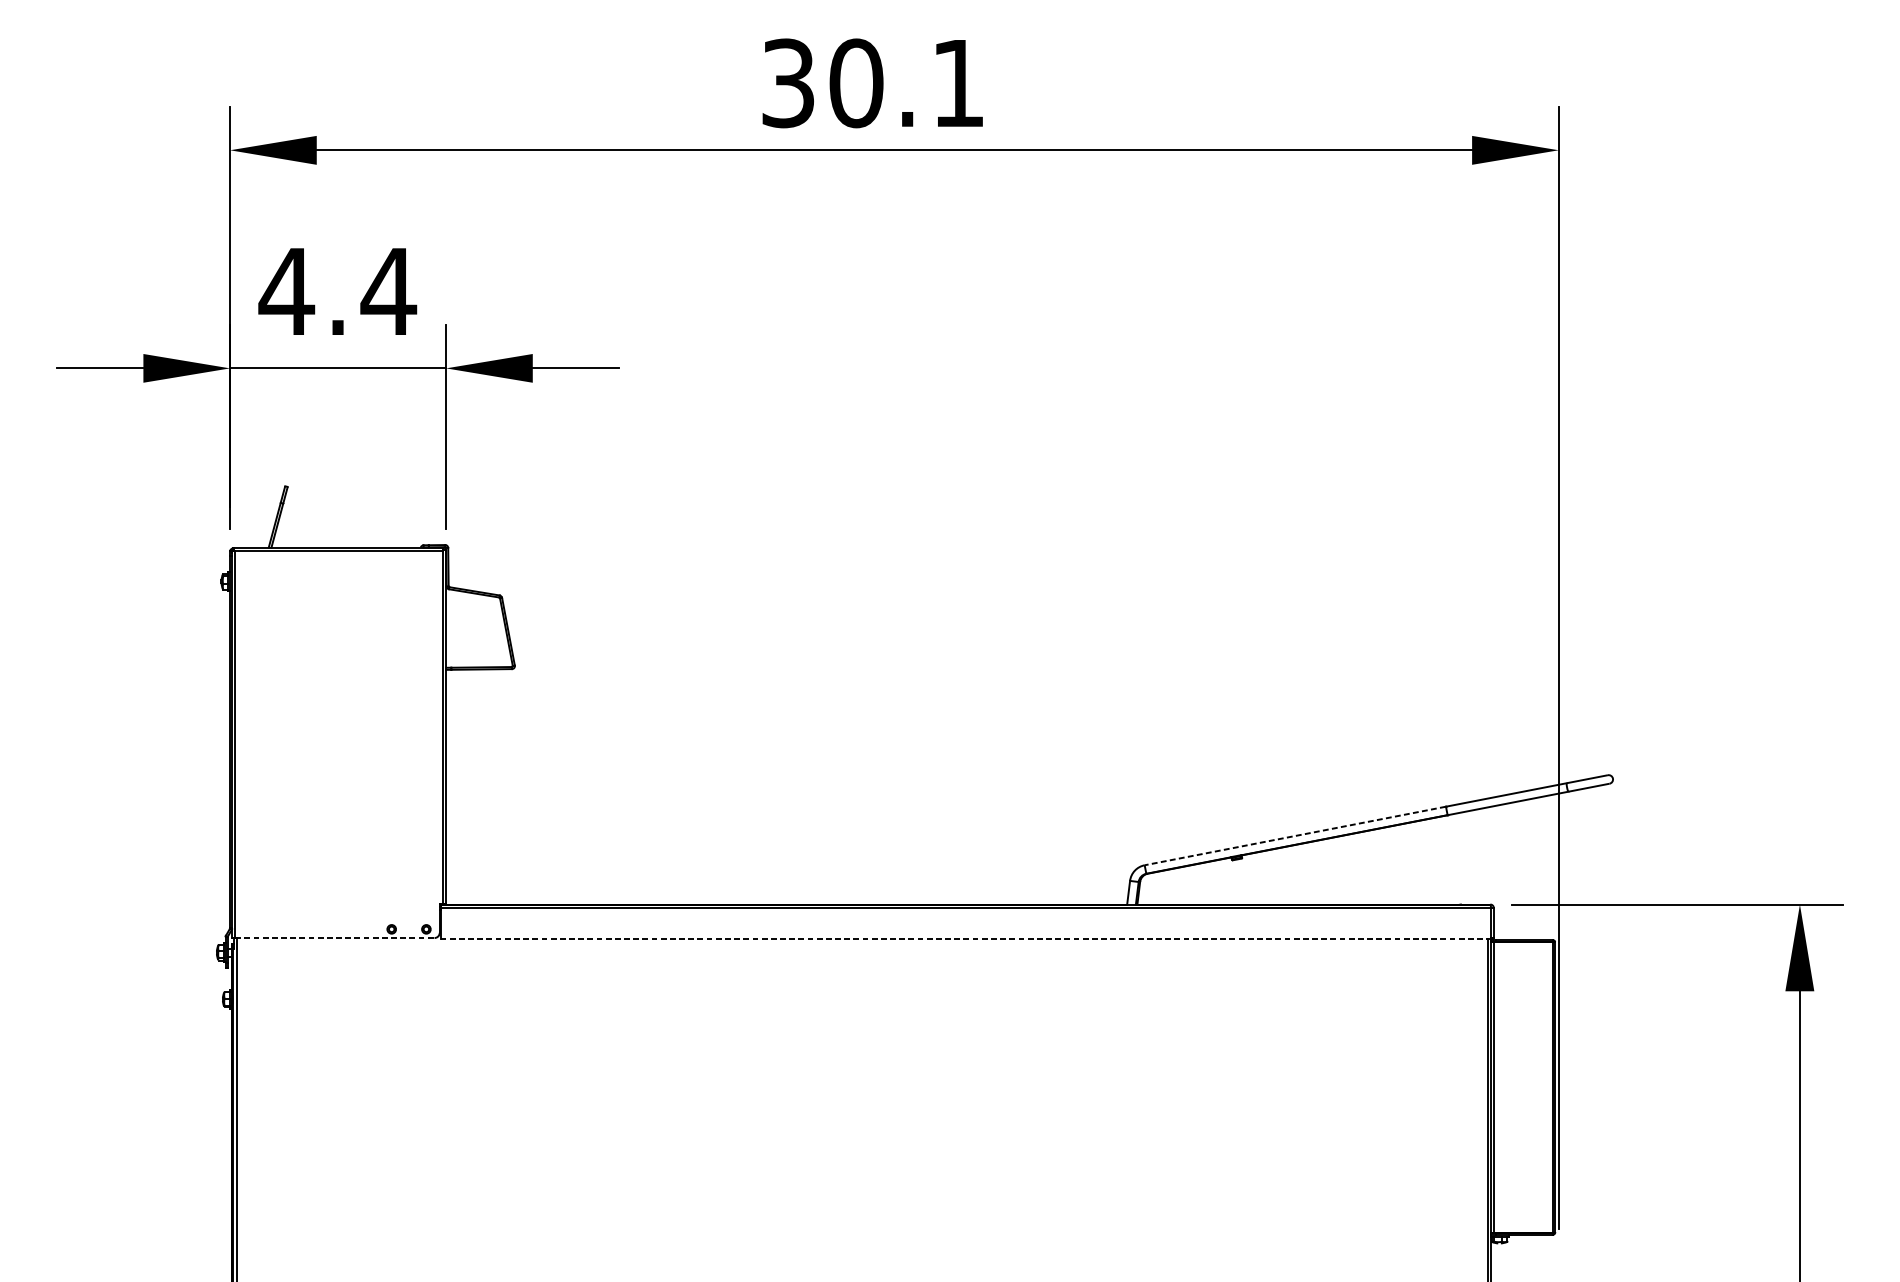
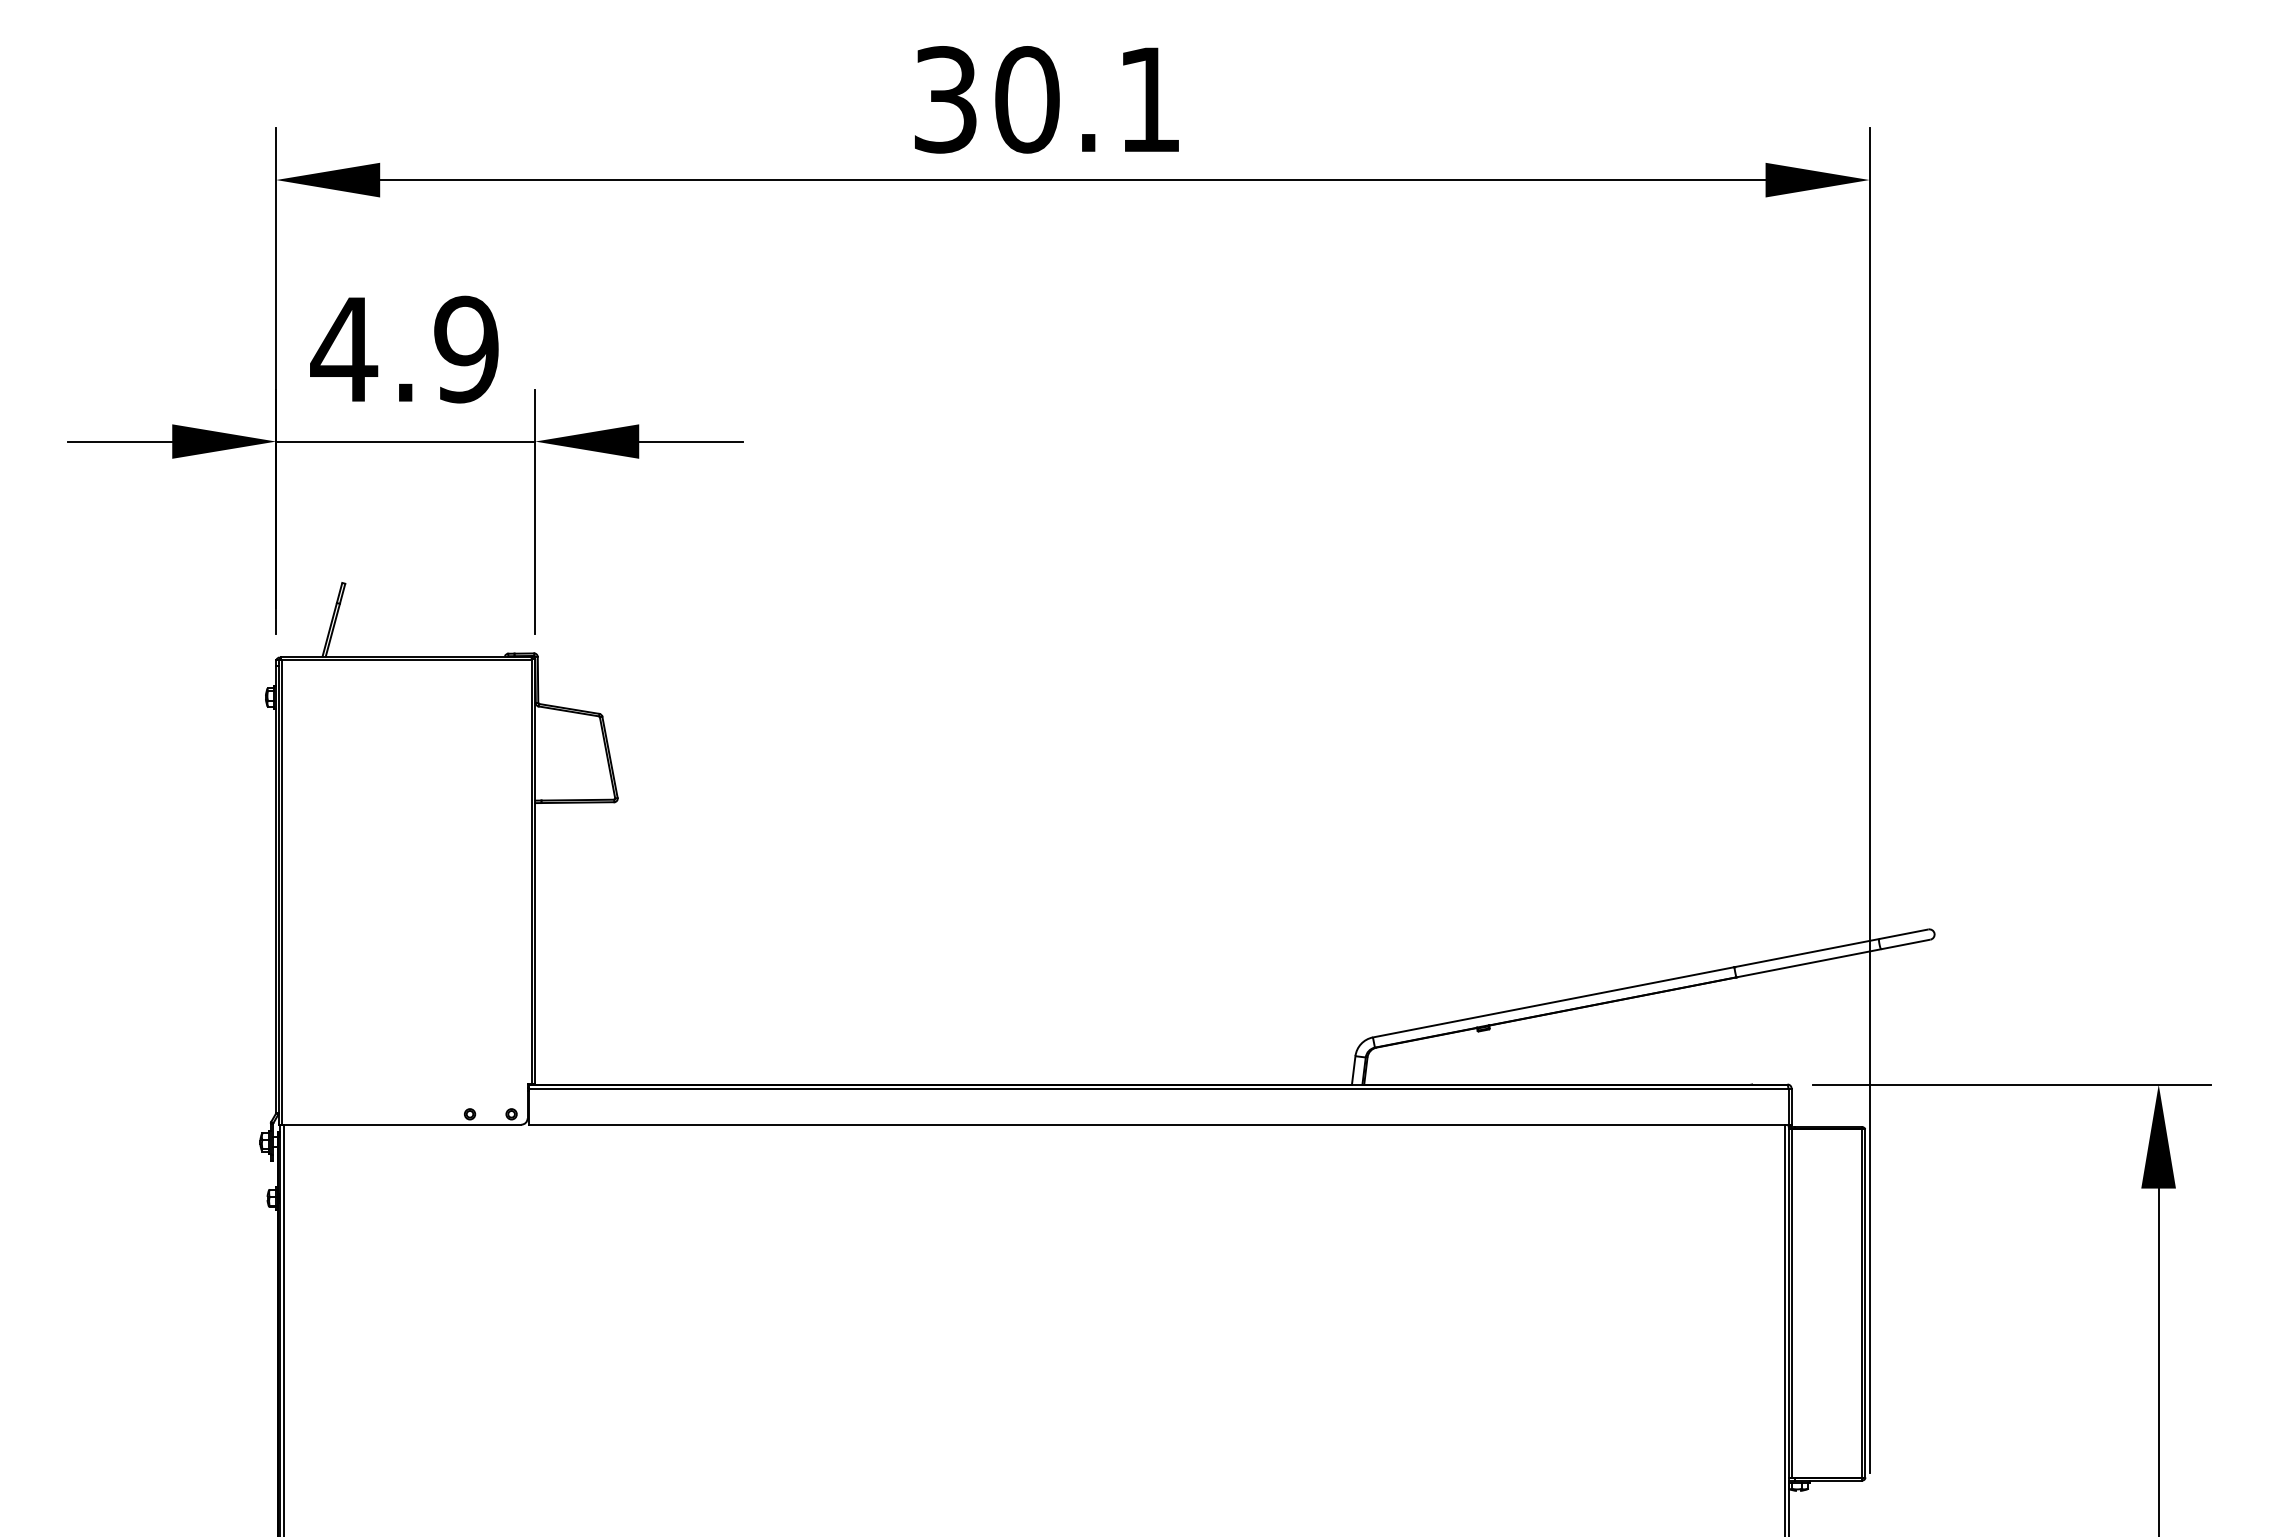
text: (388, 291) -> (466, 349), 4.4 -> 4.9
line: (1295, 836) -> (1553, 1002), dashed -> solid
line: (334, 937) -> (401, 1124), dashed -> solid
line: (965, 938) -> (1158, 1125), dashed -> solid

